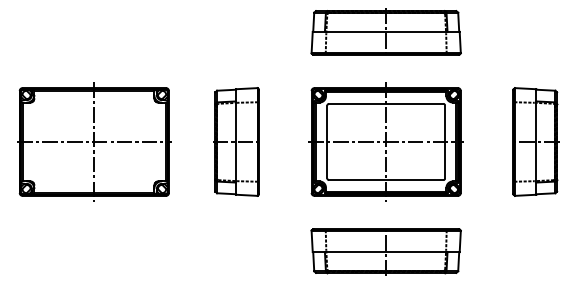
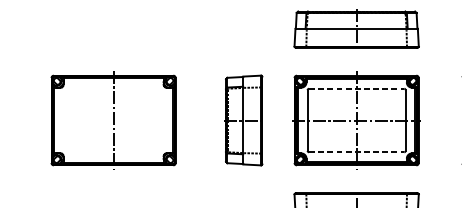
line: (386, 103) -> (356, 88), solid -> dashed
part: (236, 141) -> (243, 120), moved
line: (94, 142) -> (113, 120), removed
line: (386, 180) -> (356, 152), solid -> dashed

